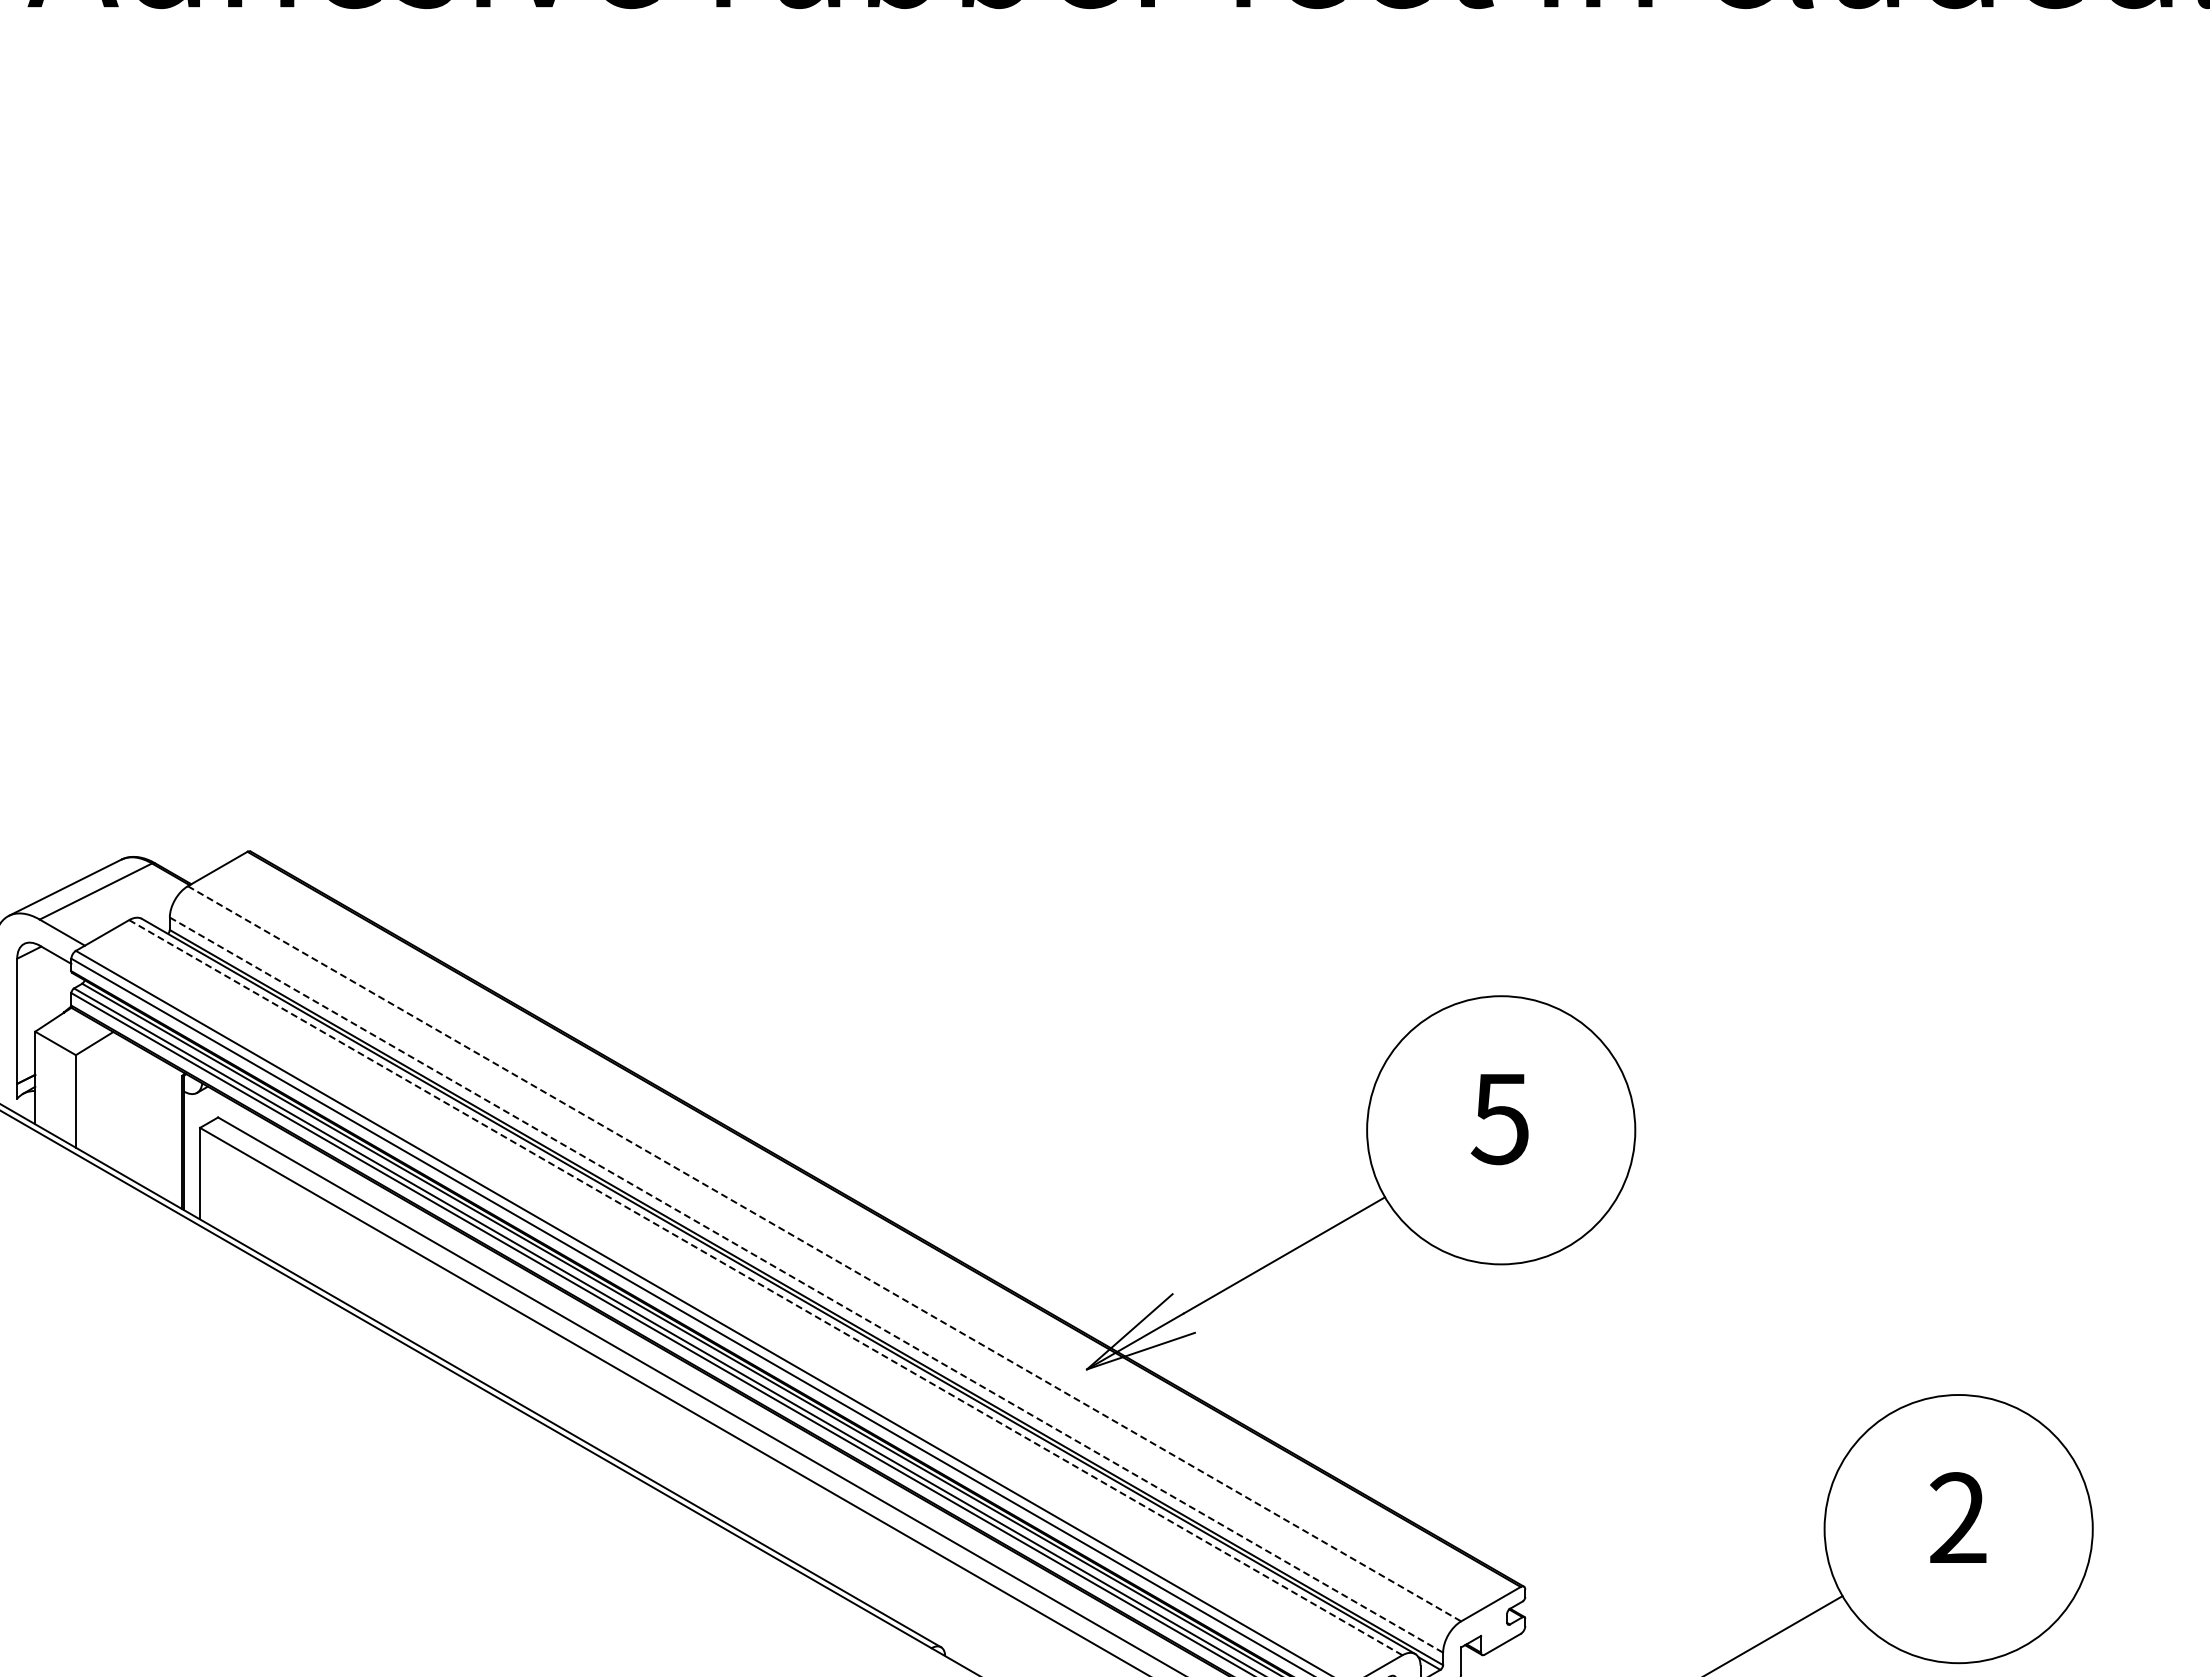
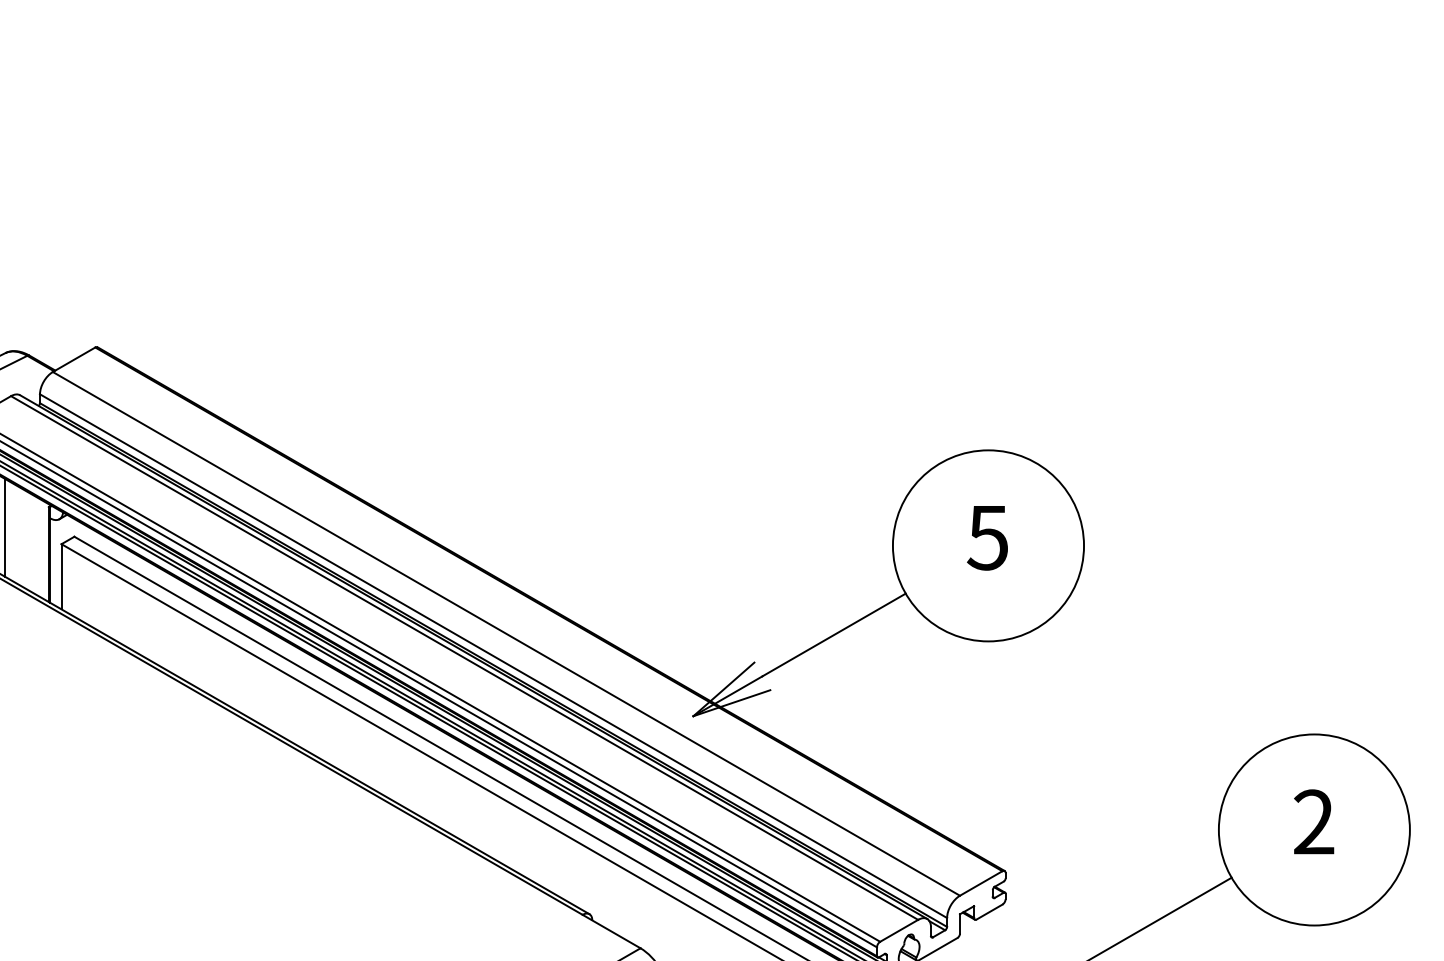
line: (121, 1104) -> (5, 527), added
line: (824, 1254) -> (506, 634), dashed -> solid
line: (806, 1285) -> (493, 656), dashed -> solid
line: (766, 1287) -> (465, 657), dashed -> solid

